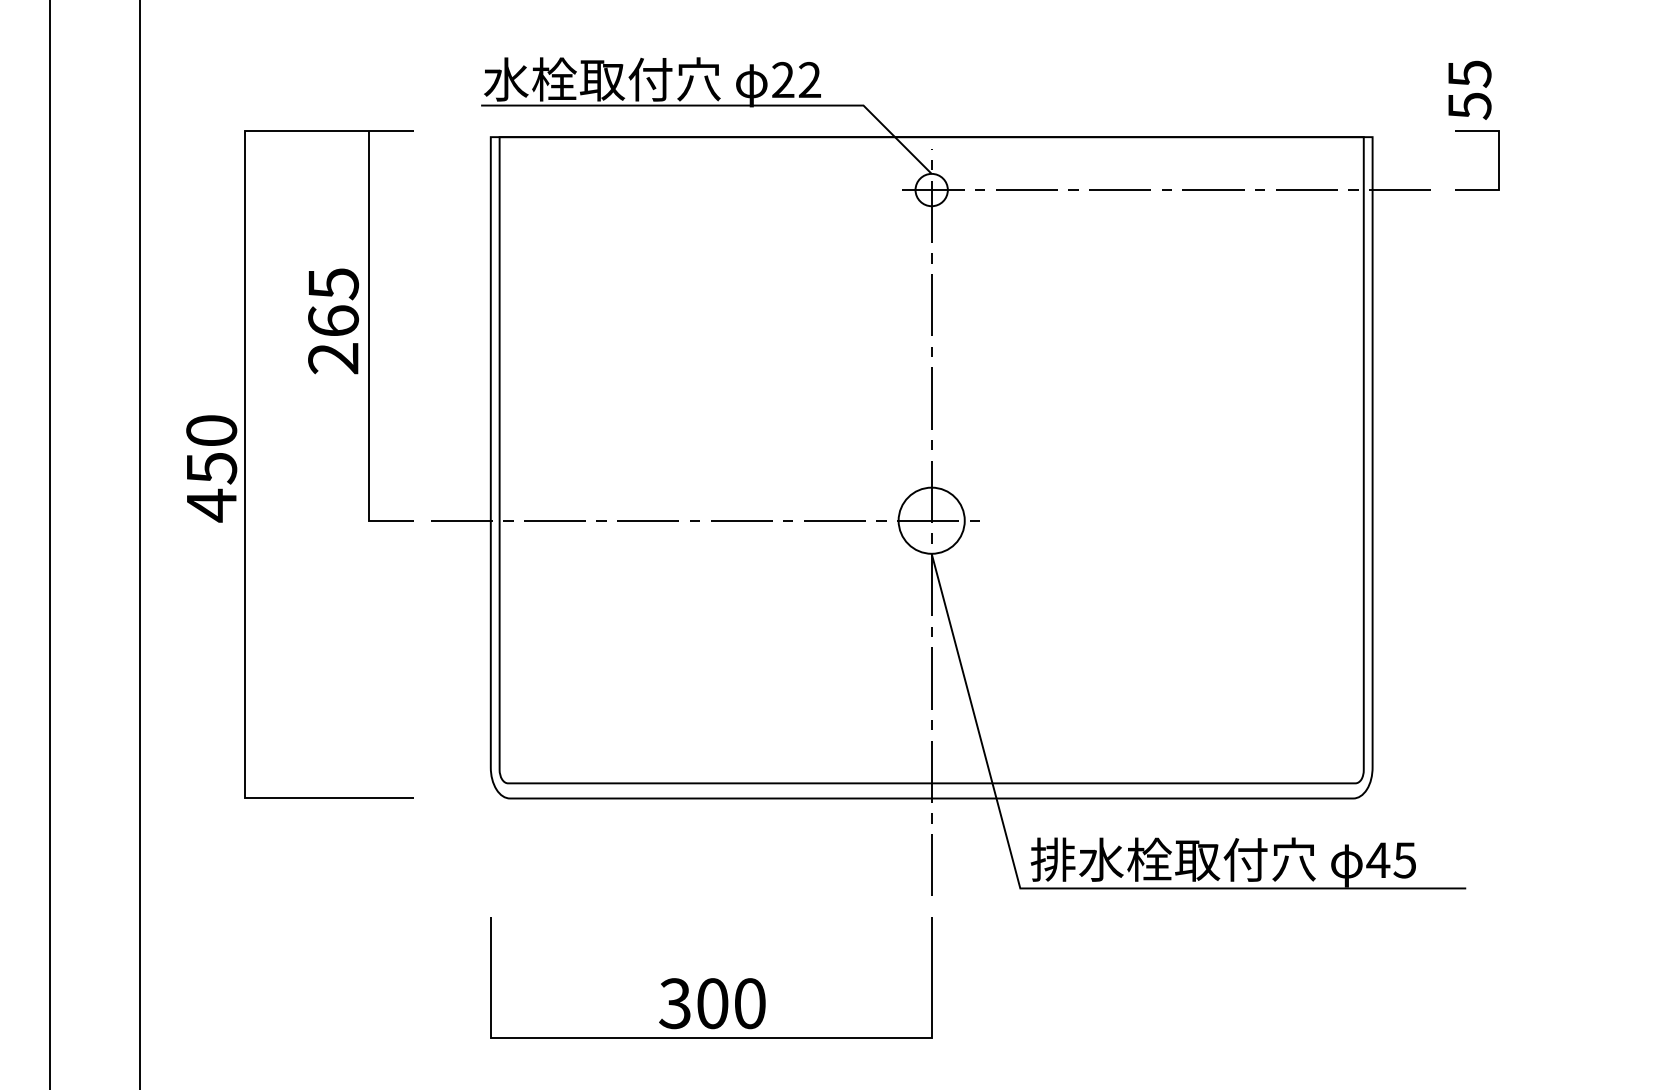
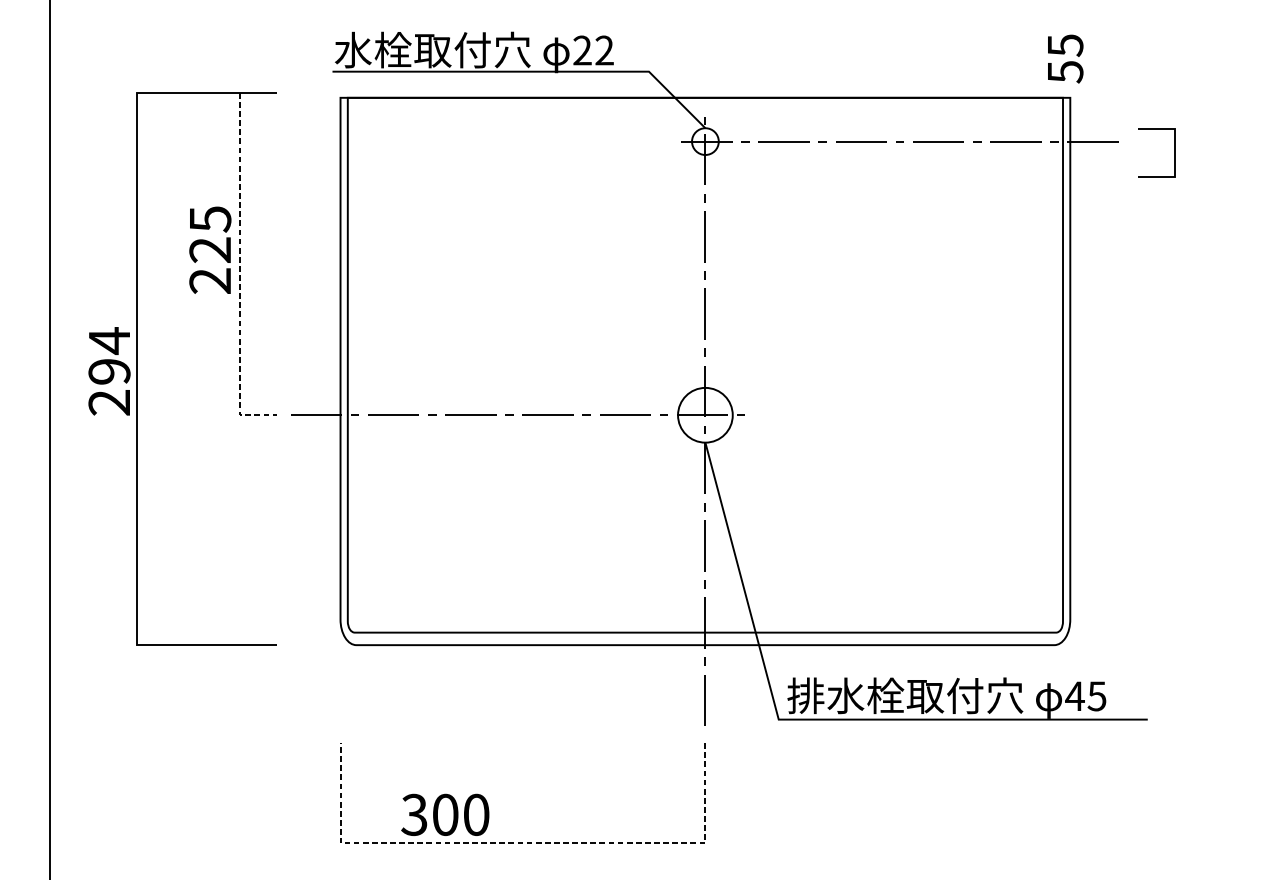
text: (1469, 89) -> (1065, 58), moved
line: (1498, 160) -> (1174, 152), moved
text: (333, 320) -> (210, 249), 265 -> 225
line: (369, 348) -> (240, 272), solid -> dashed
text: (211, 468) -> (109, 372), 450 -> 294
text: (712, 1003) -> (445, 814), moved
line: (710, 1037) -> (522, 842), solid -> dashed

